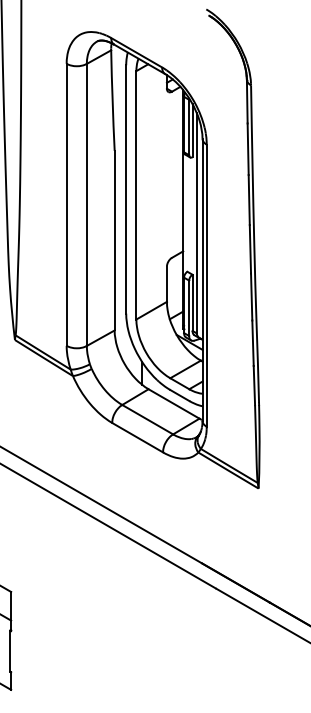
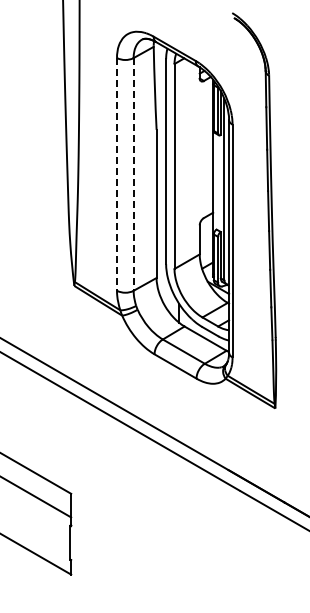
line: (67, 205) -> (117, 174), solid -> dashed
line: (86, 205) -> (133, 174), solid -> dashed

